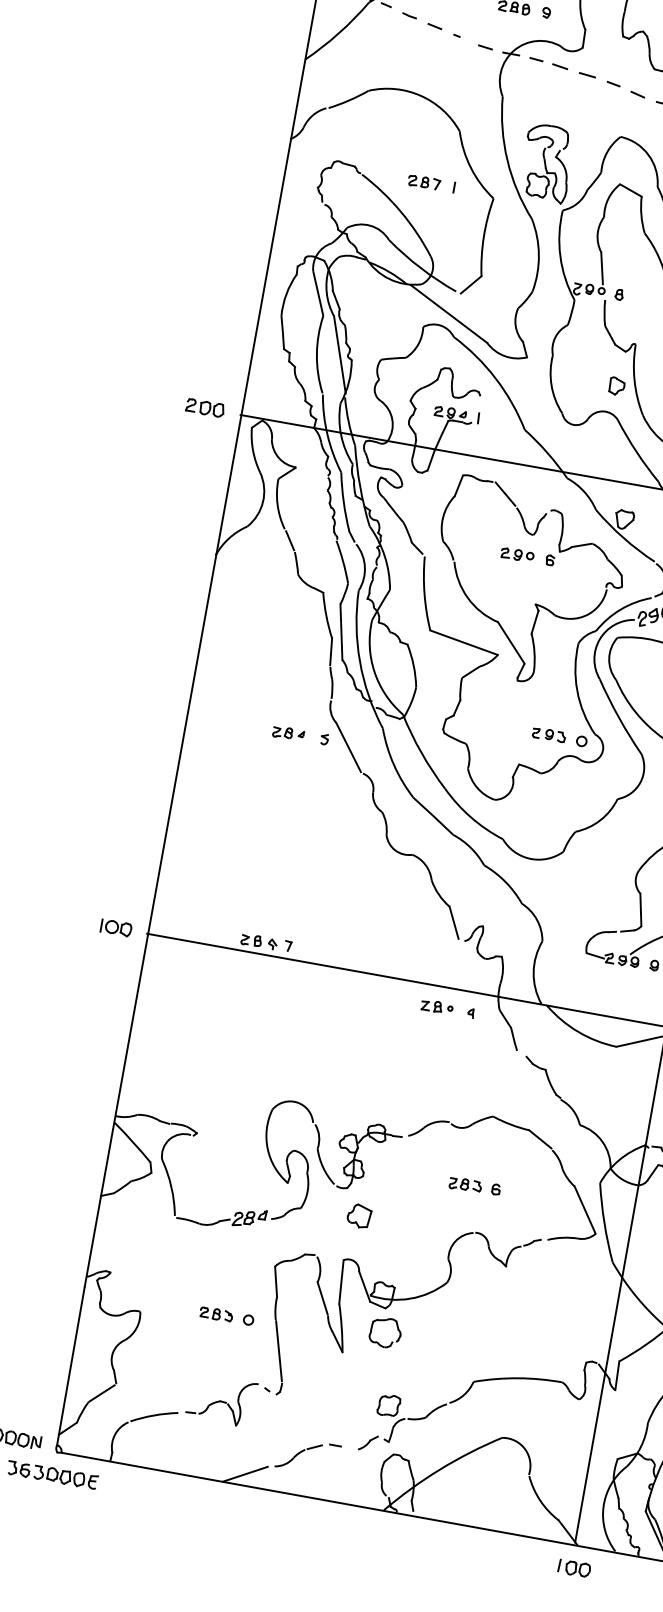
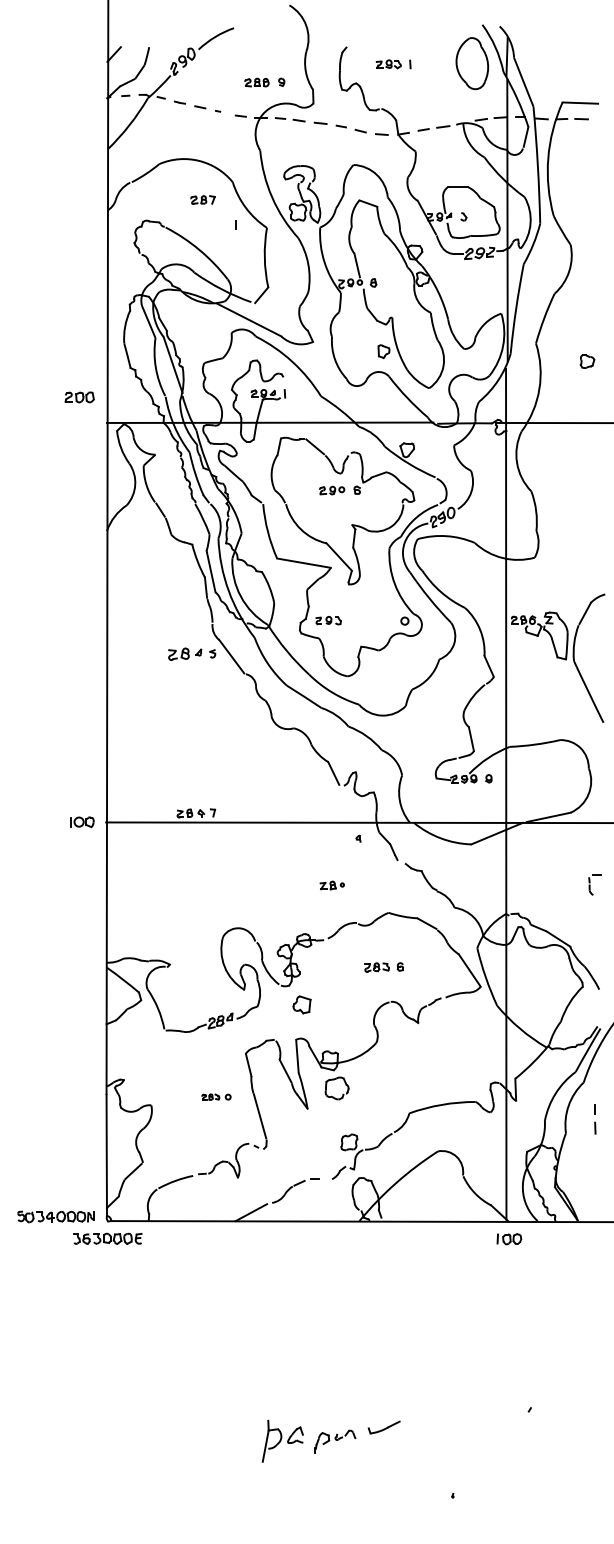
part: (423, 181) -> (202, 199), moved
part: (205, 408) -> (79, 397), moved
part: (287, 733) -> (184, 654), size x1.4
part: (548, 734) -> (328, 620), moved
part: (436, 1006) -> (331, 885), moved
part: (227, 1315) -> (216, 1096), size x0.7

